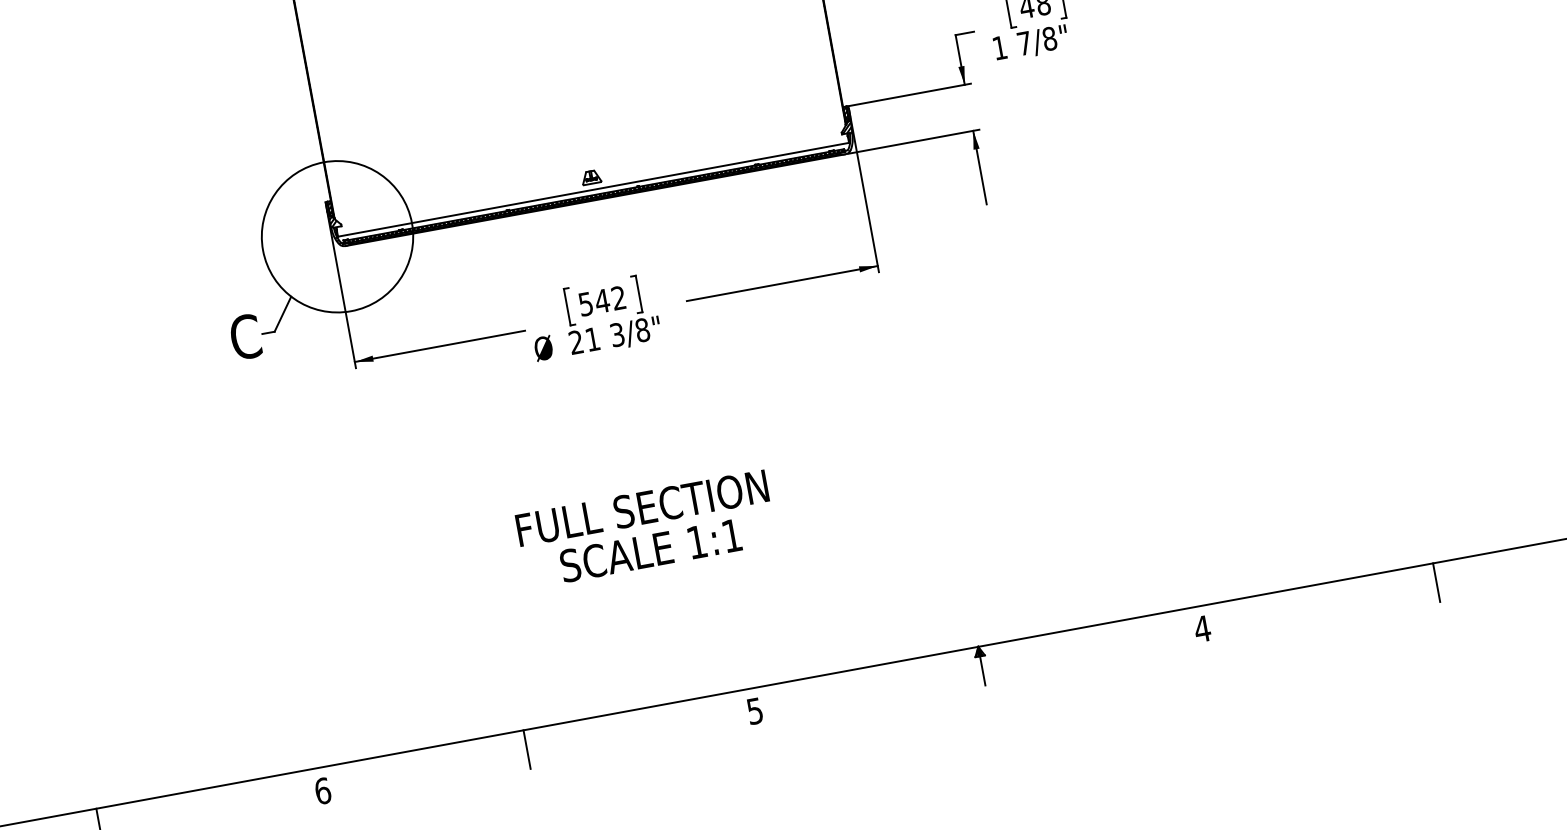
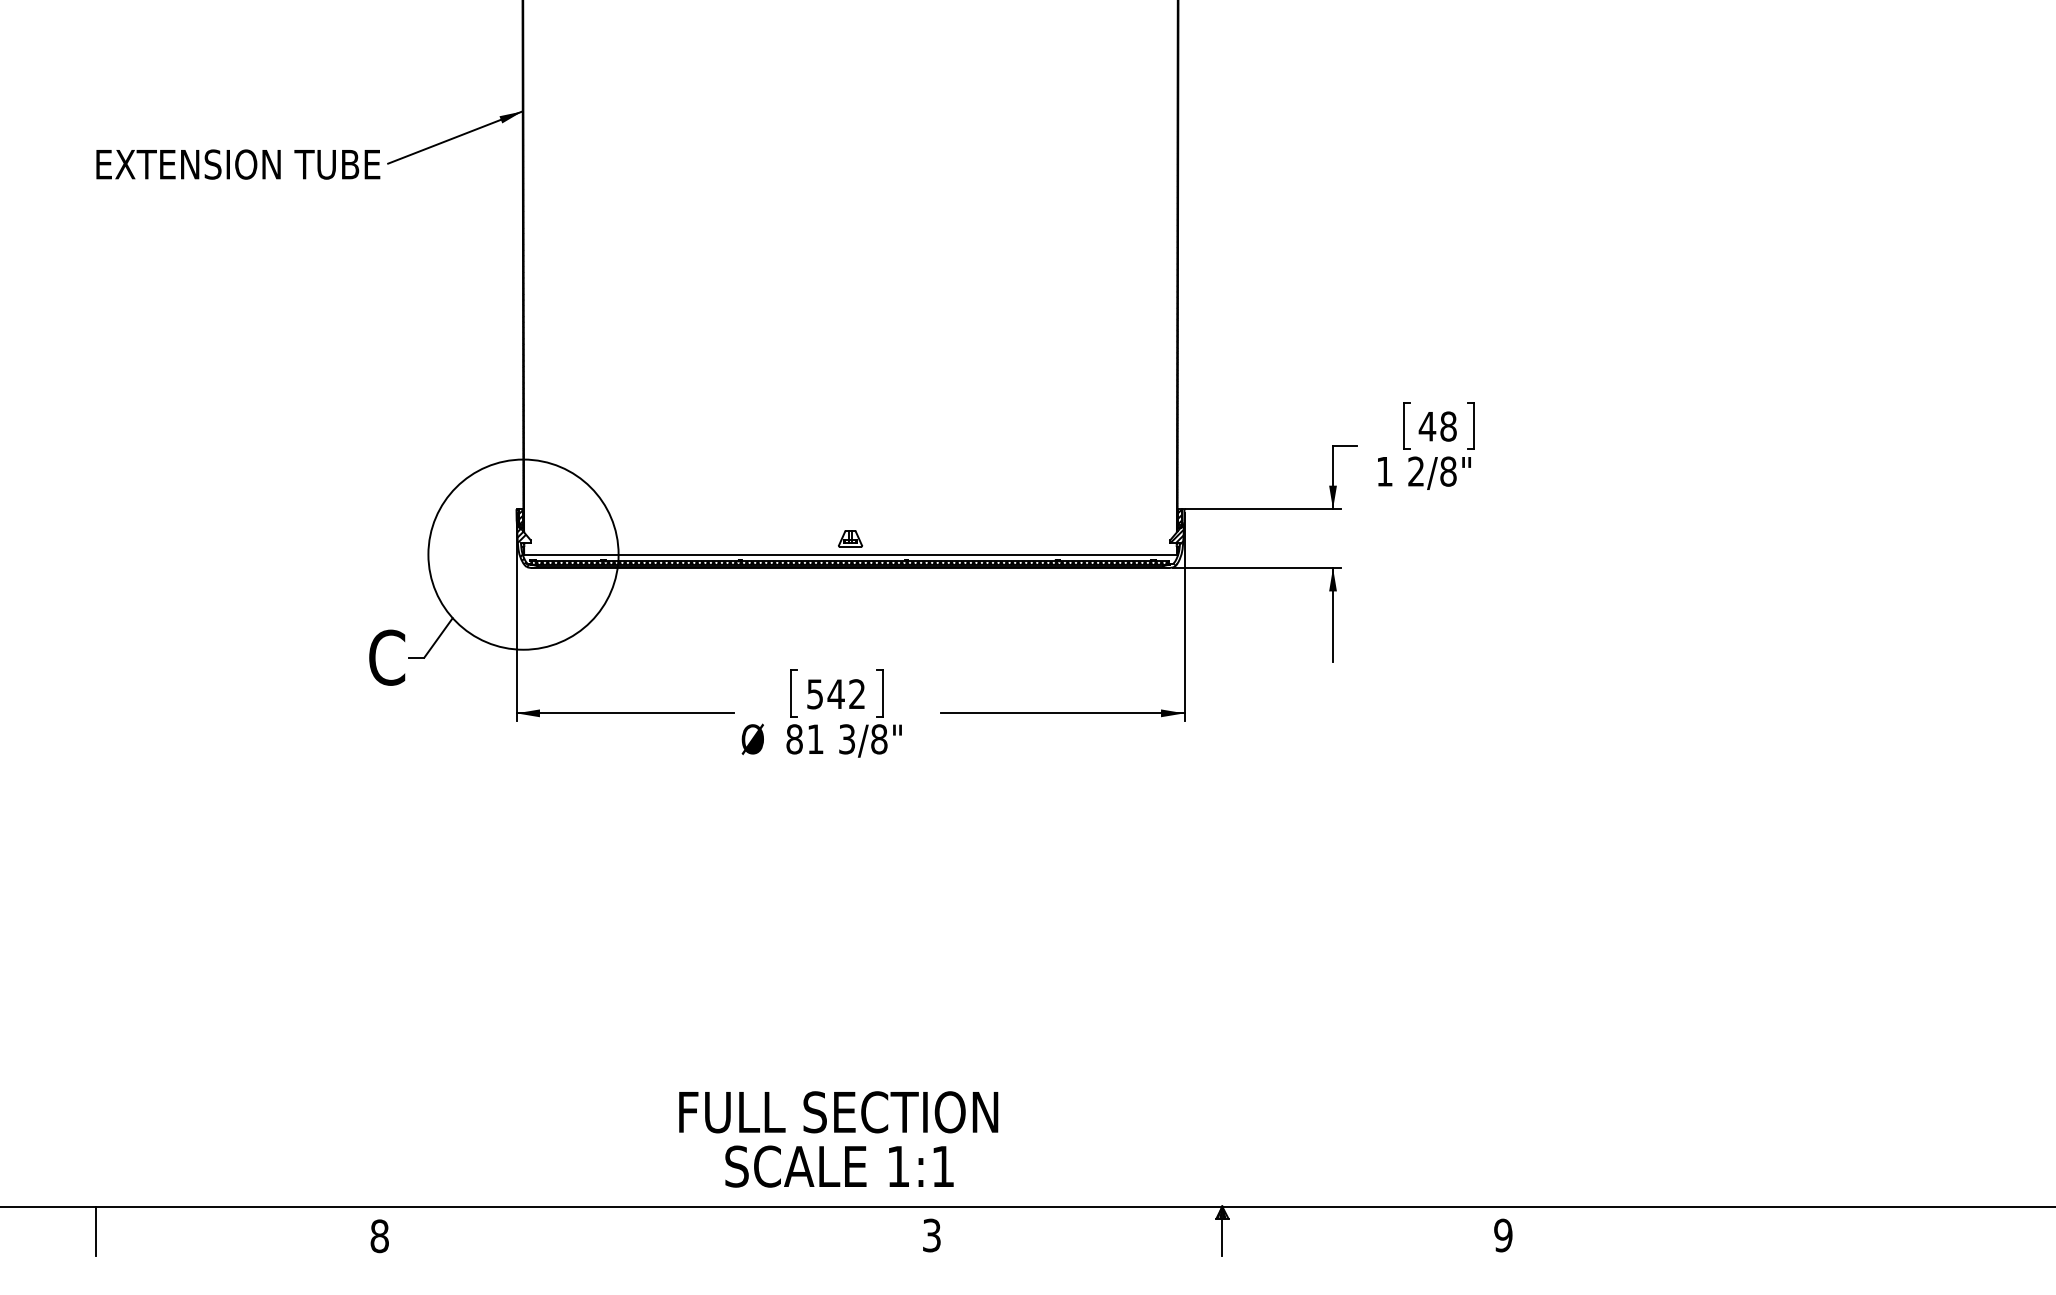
text: (1023, 43) -> (1415, 471), 7/8" -> 2/8"
text: (576, 342) -> (794, 739), 21 -> 81
text: (646, 529) -> (838, 1139), moved
line: (1436, 581) -> (1803, 1230), removed
text: (1202, 629) -> (1503, 1235), 4 -> 9
text: (754, 710) -> (931, 1234), 5 -> 3
line: (527, 748) -> (641, 1230), removed
text: (322, 791) -> (379, 1236), 6 -> 8

